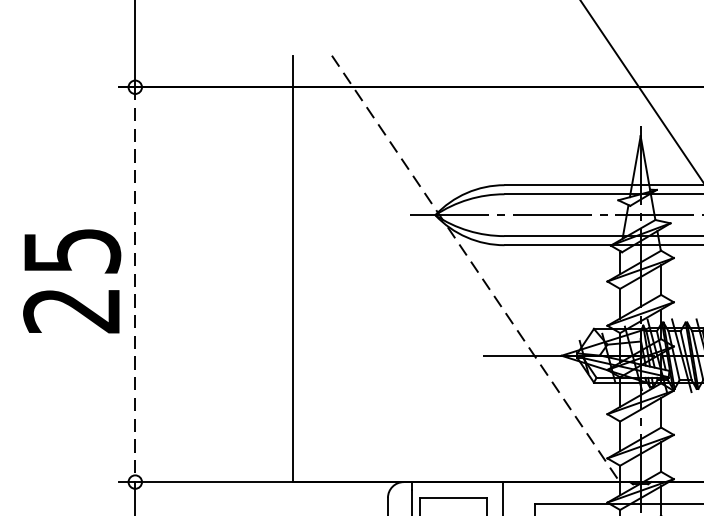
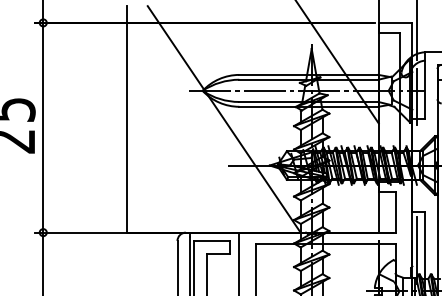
line: (476, 269) -> (224, 119), dashed -> solid
line: (135, 284) -> (43, 127), dashed -> solid

